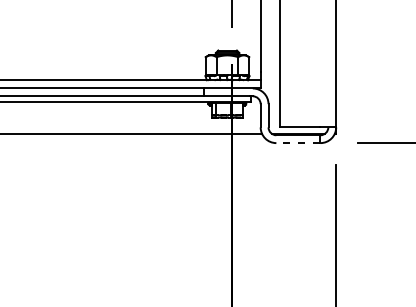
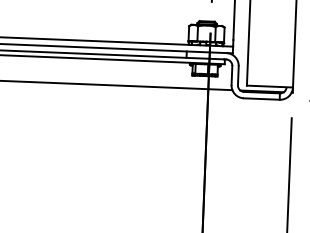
line: (297, 143) -> (260, 99), dashed -> solid

